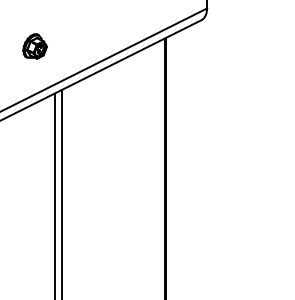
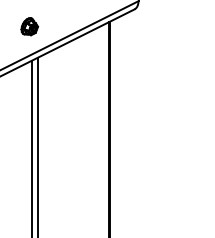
part: (34, 46) -> (29, 26), moved

